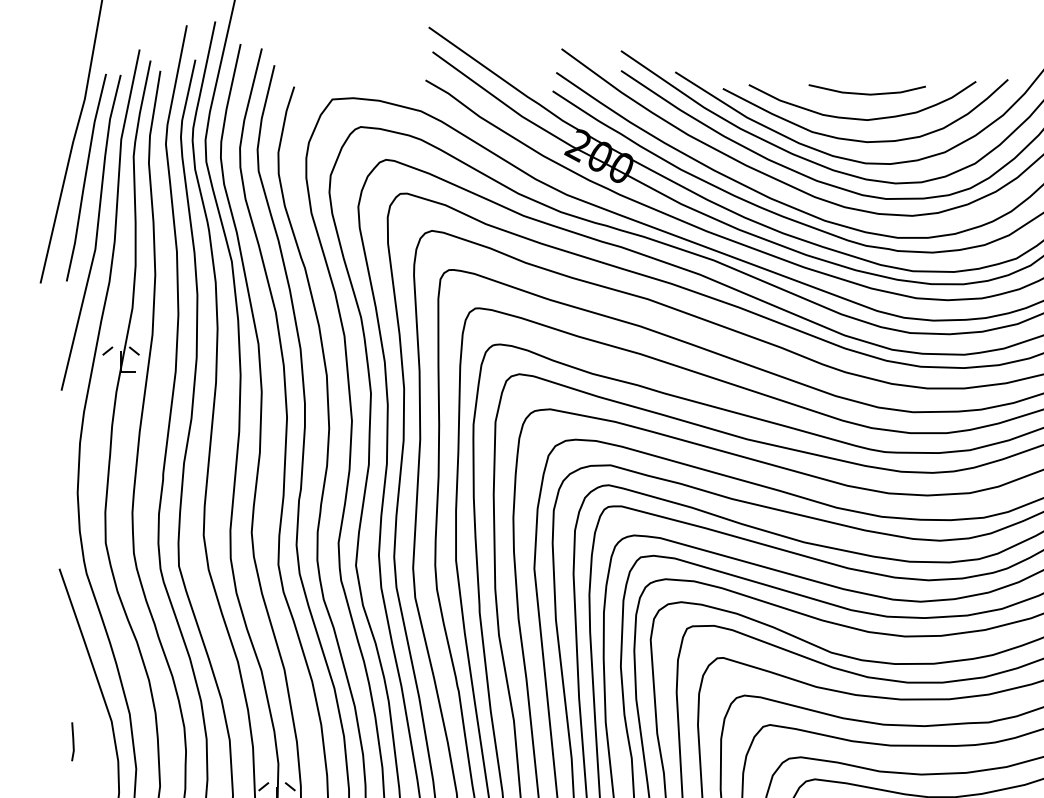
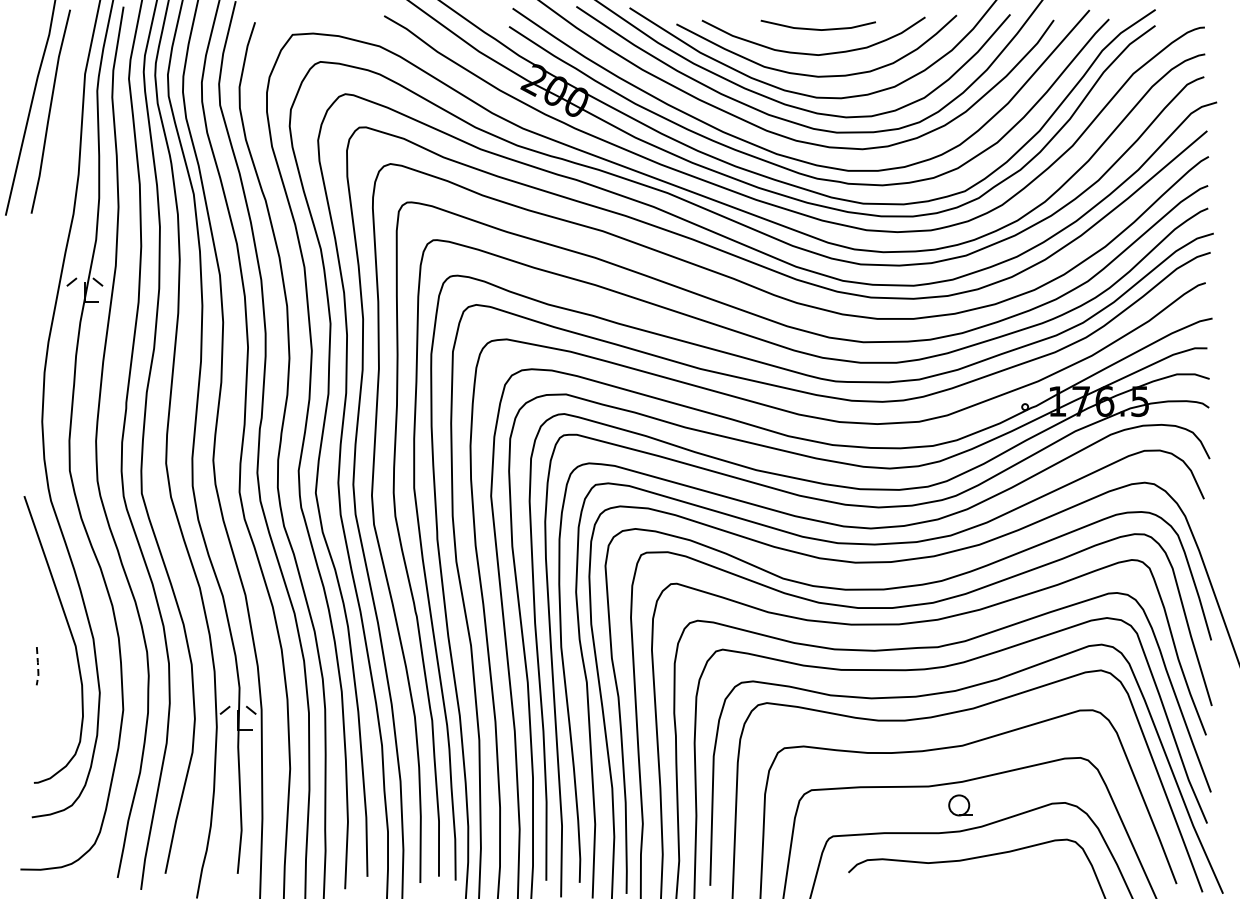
line: (96, 232) -> (60, 165), removed
line: (73, 742) -> (38, 666), solid -> dashed

